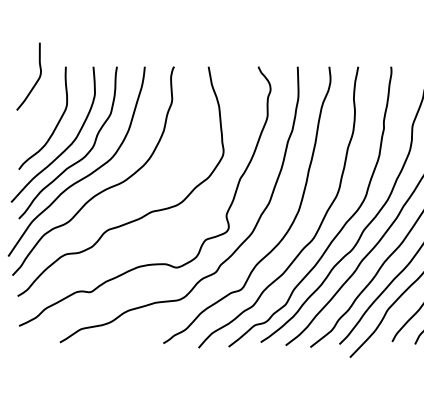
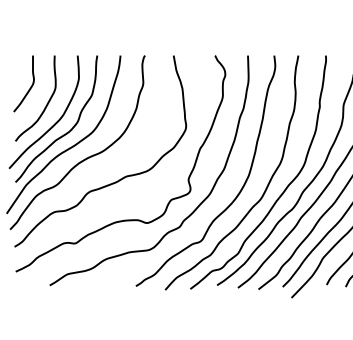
curve: (36, 79) -> (30, 86), moved

